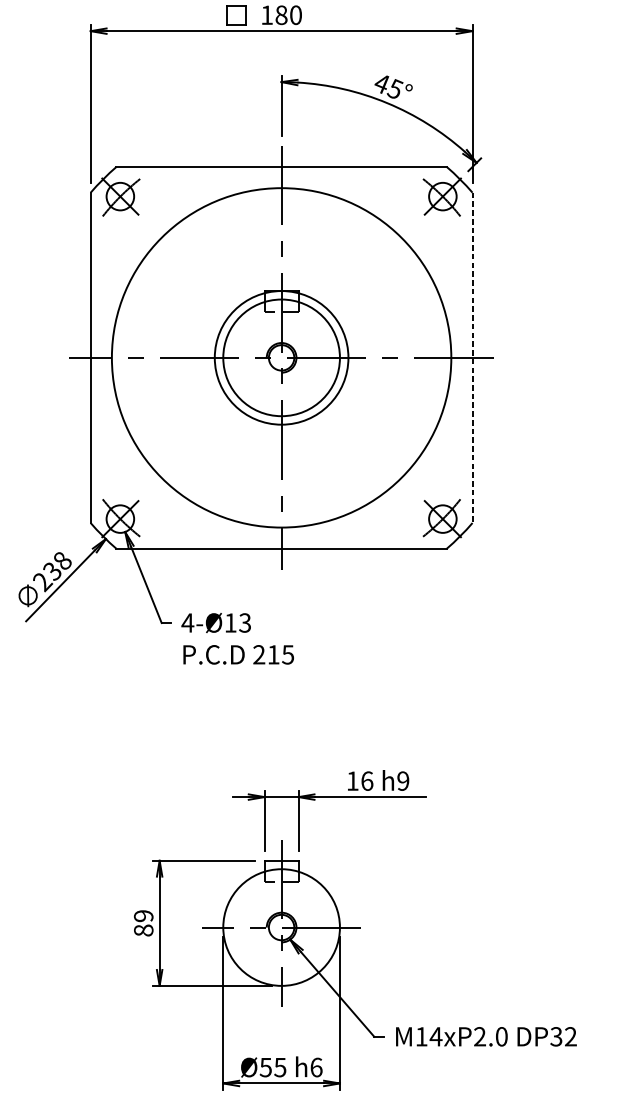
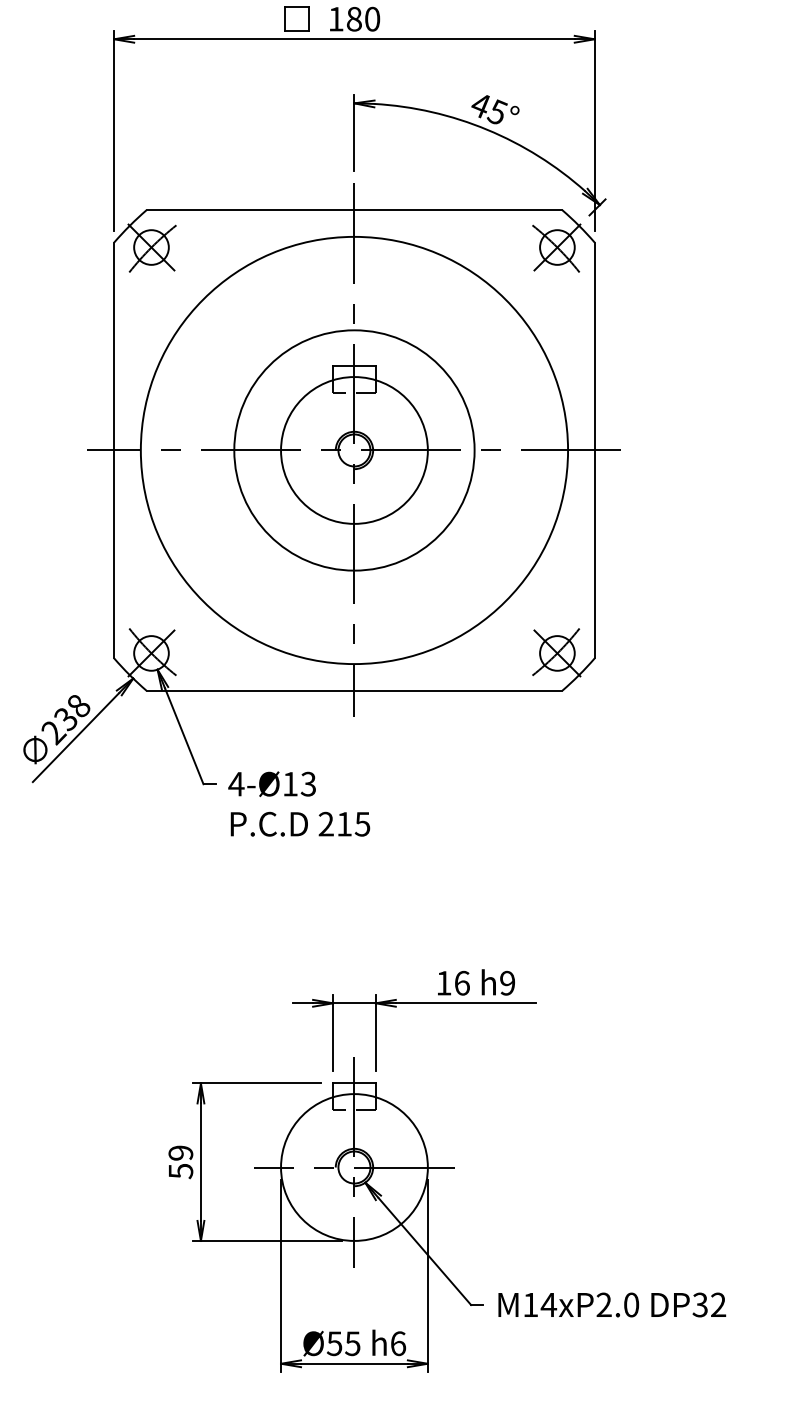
circle: (281, 357) -> (354, 450), size x1.43
line: (472, 357) -> (594, 450), dashed -> solid
text: (143, 930) -> (180, 1171), 89 -> 59

